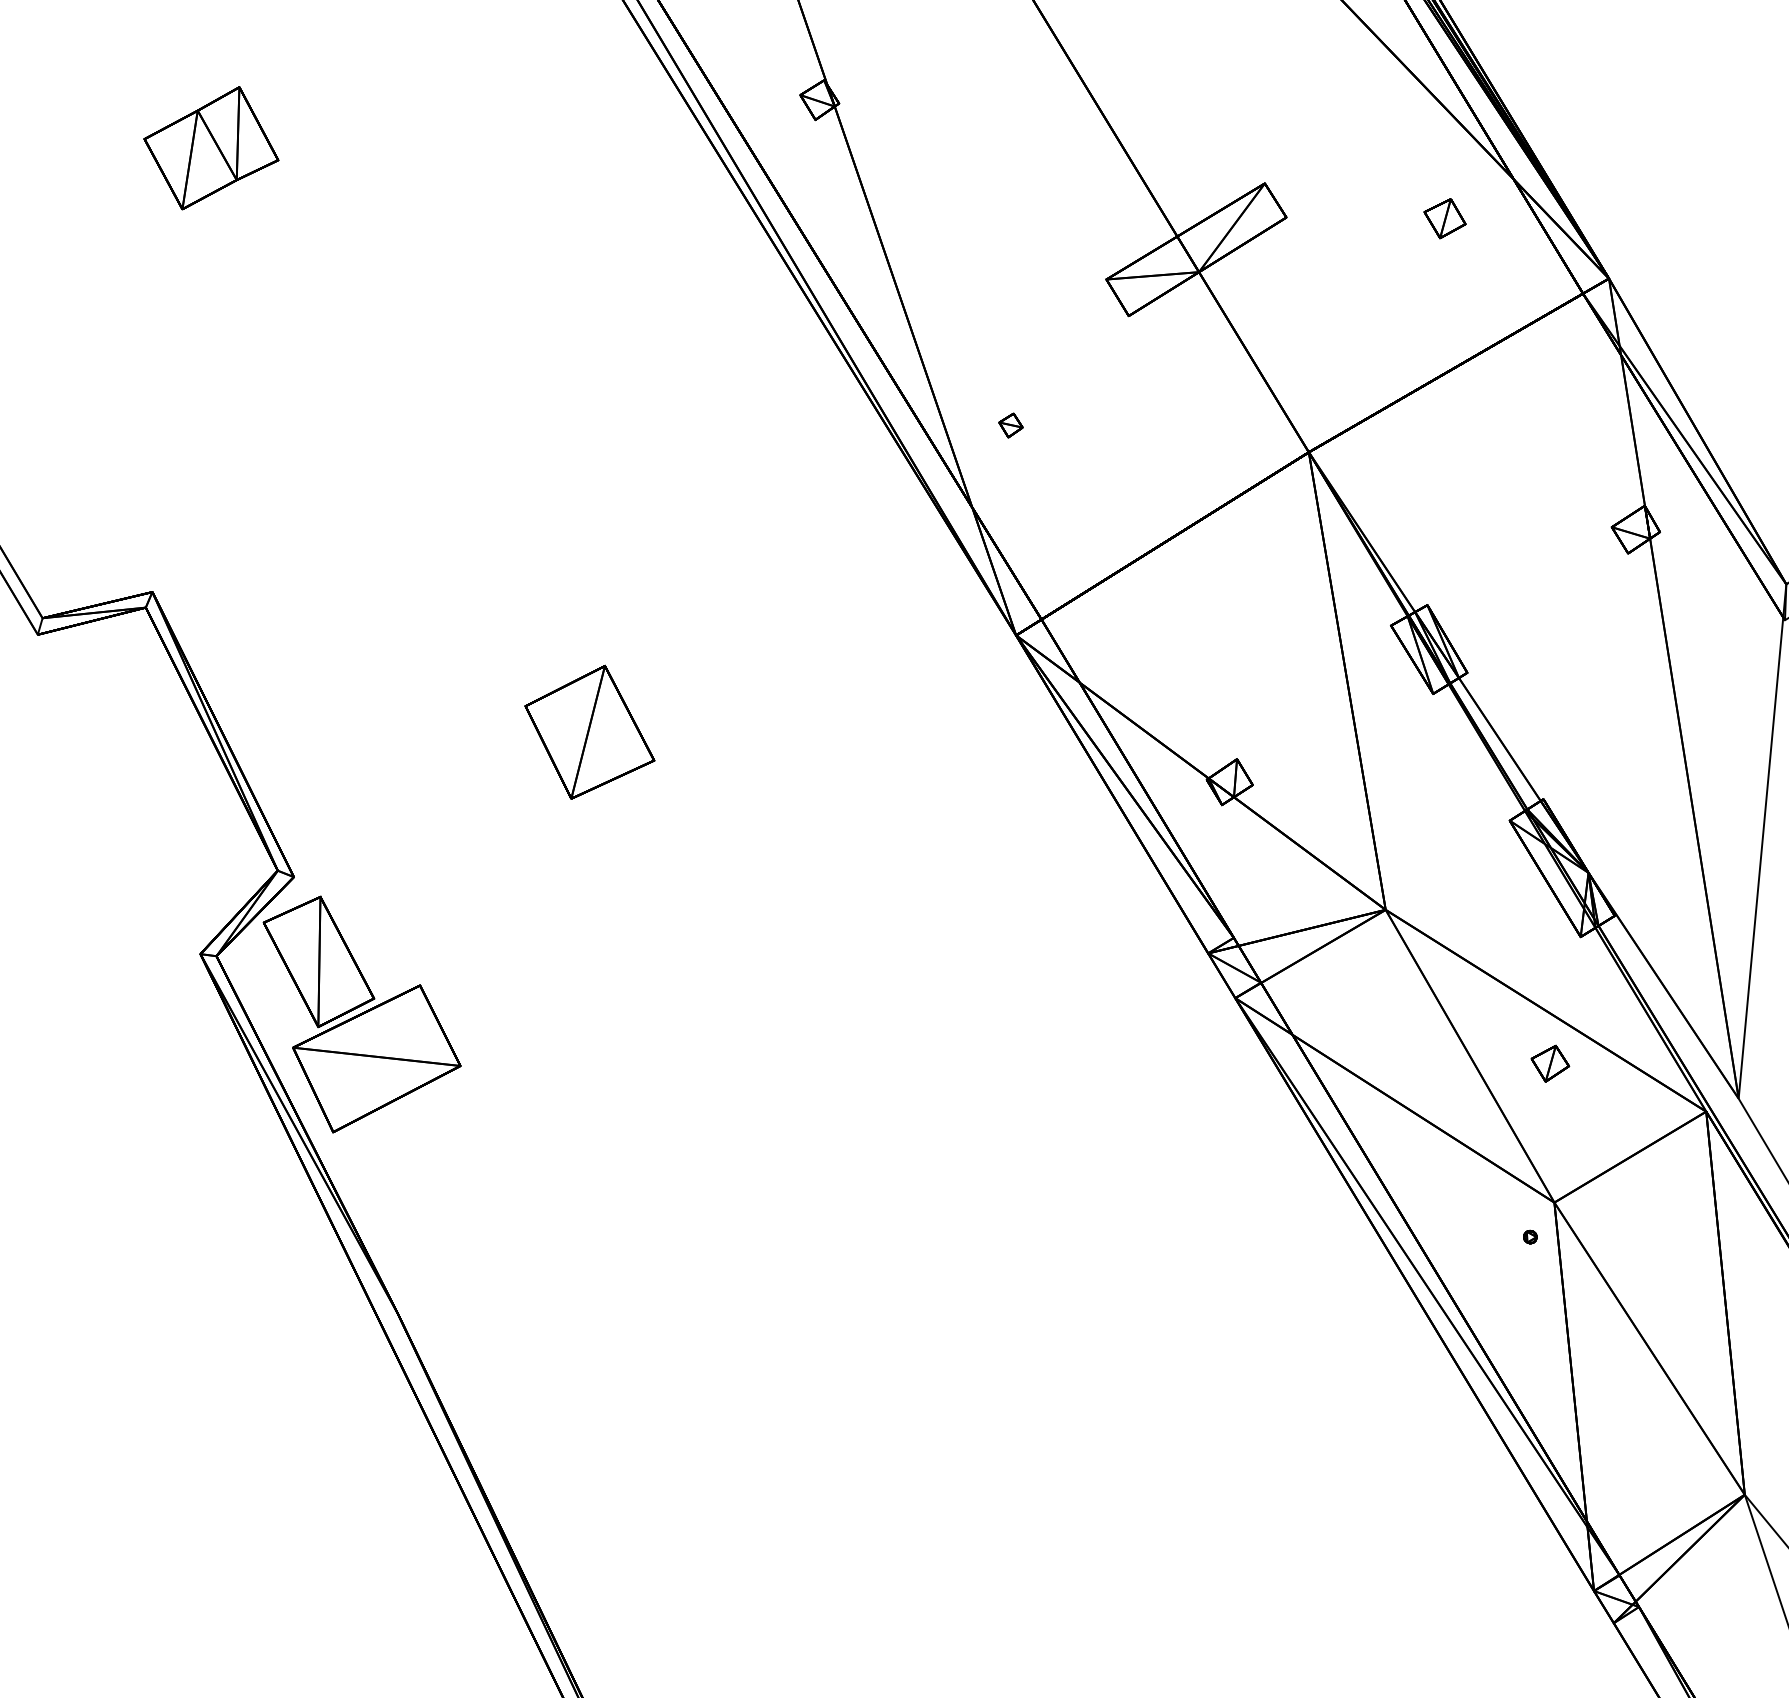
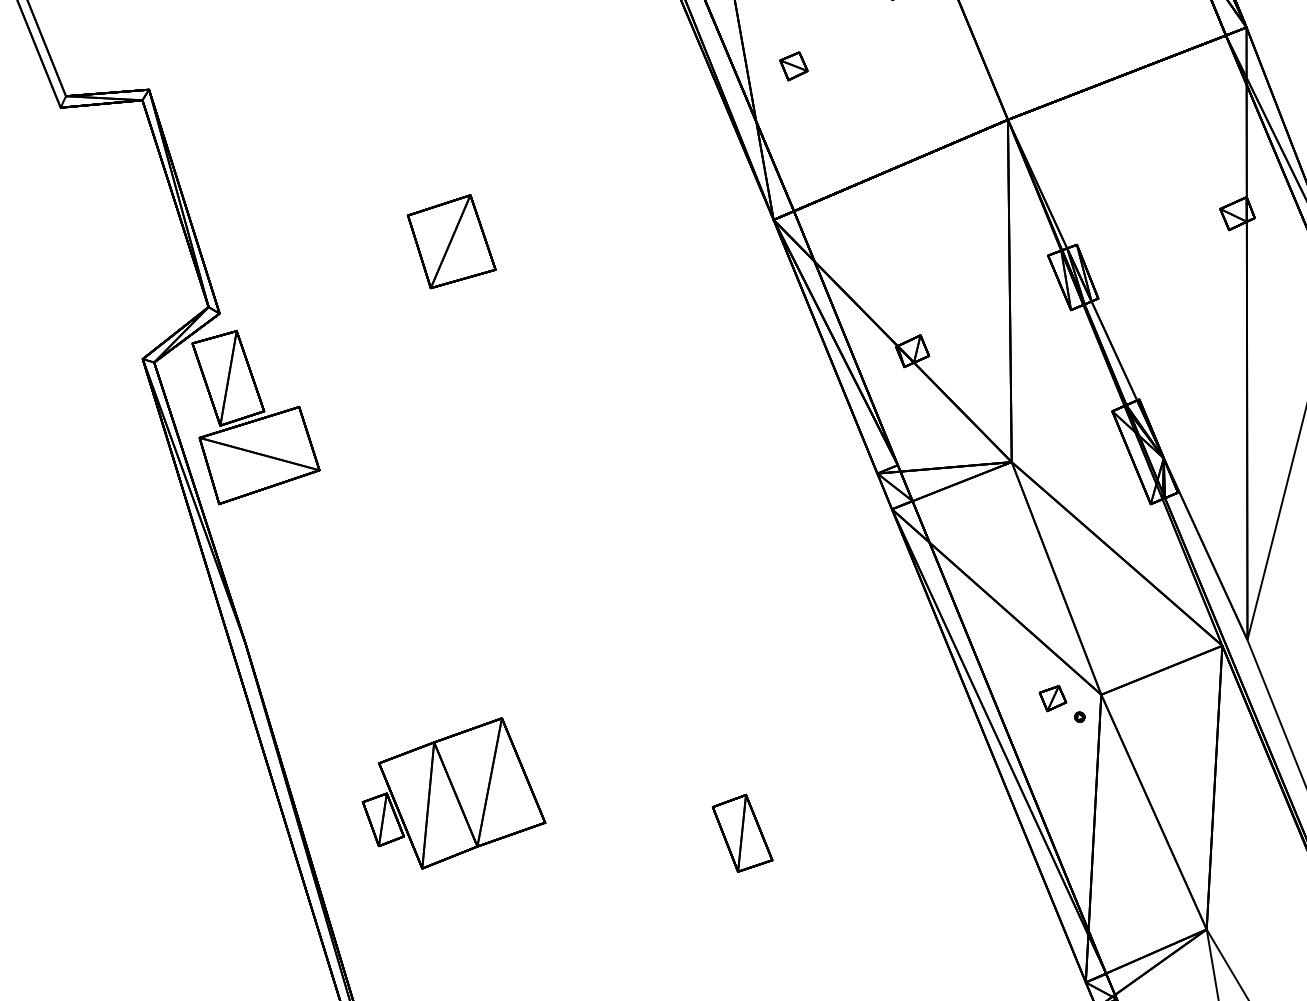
part: (1010, 425) -> (793, 66), size x1.67
part: (1550, 1063) -> (1053, 698), moved
part: (1102, 1463) -> (742, 833), added
part: (712, 1468) -> (457, 792), added

